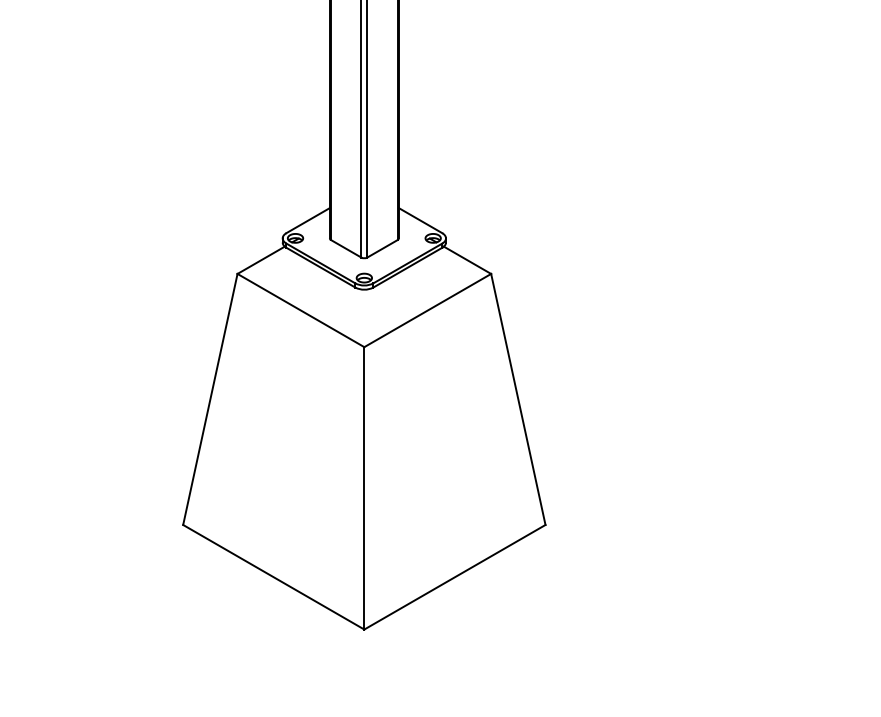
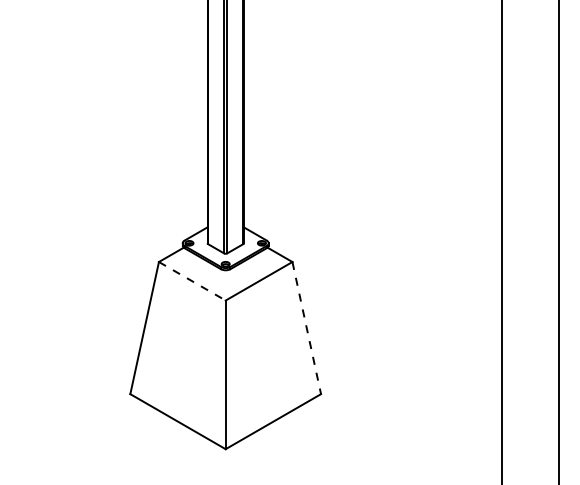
line: (301, 310) -> (192, 281), solid -> dashed
line: (517, 400) -> (306, 328), solid -> dashed

